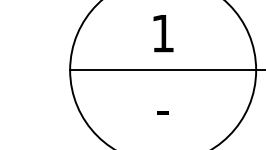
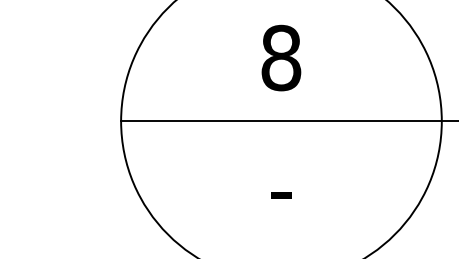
text: (162, 33) -> (280, 57), 1 -> 8

